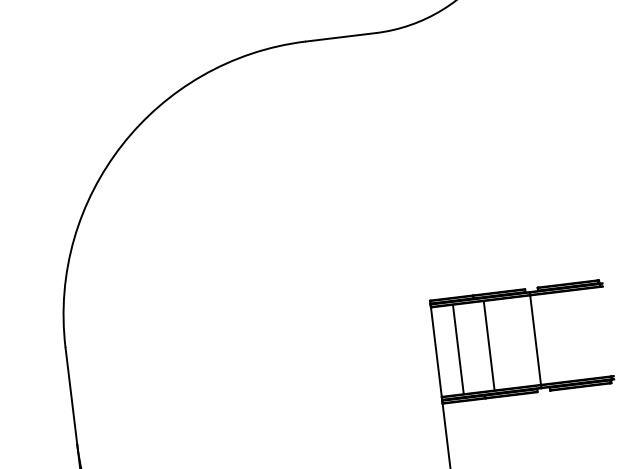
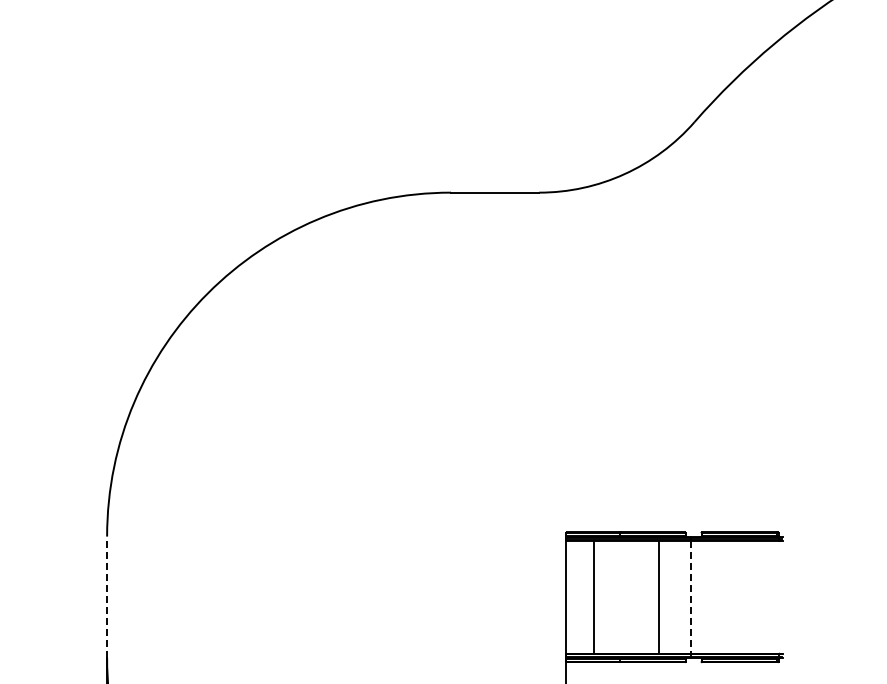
line: (535, 340) -> (691, 597), solid -> dashed
line: (489, 345) -> (658, 597), moved
line: (71, 396) -> (107, 597), solid -> dashed

